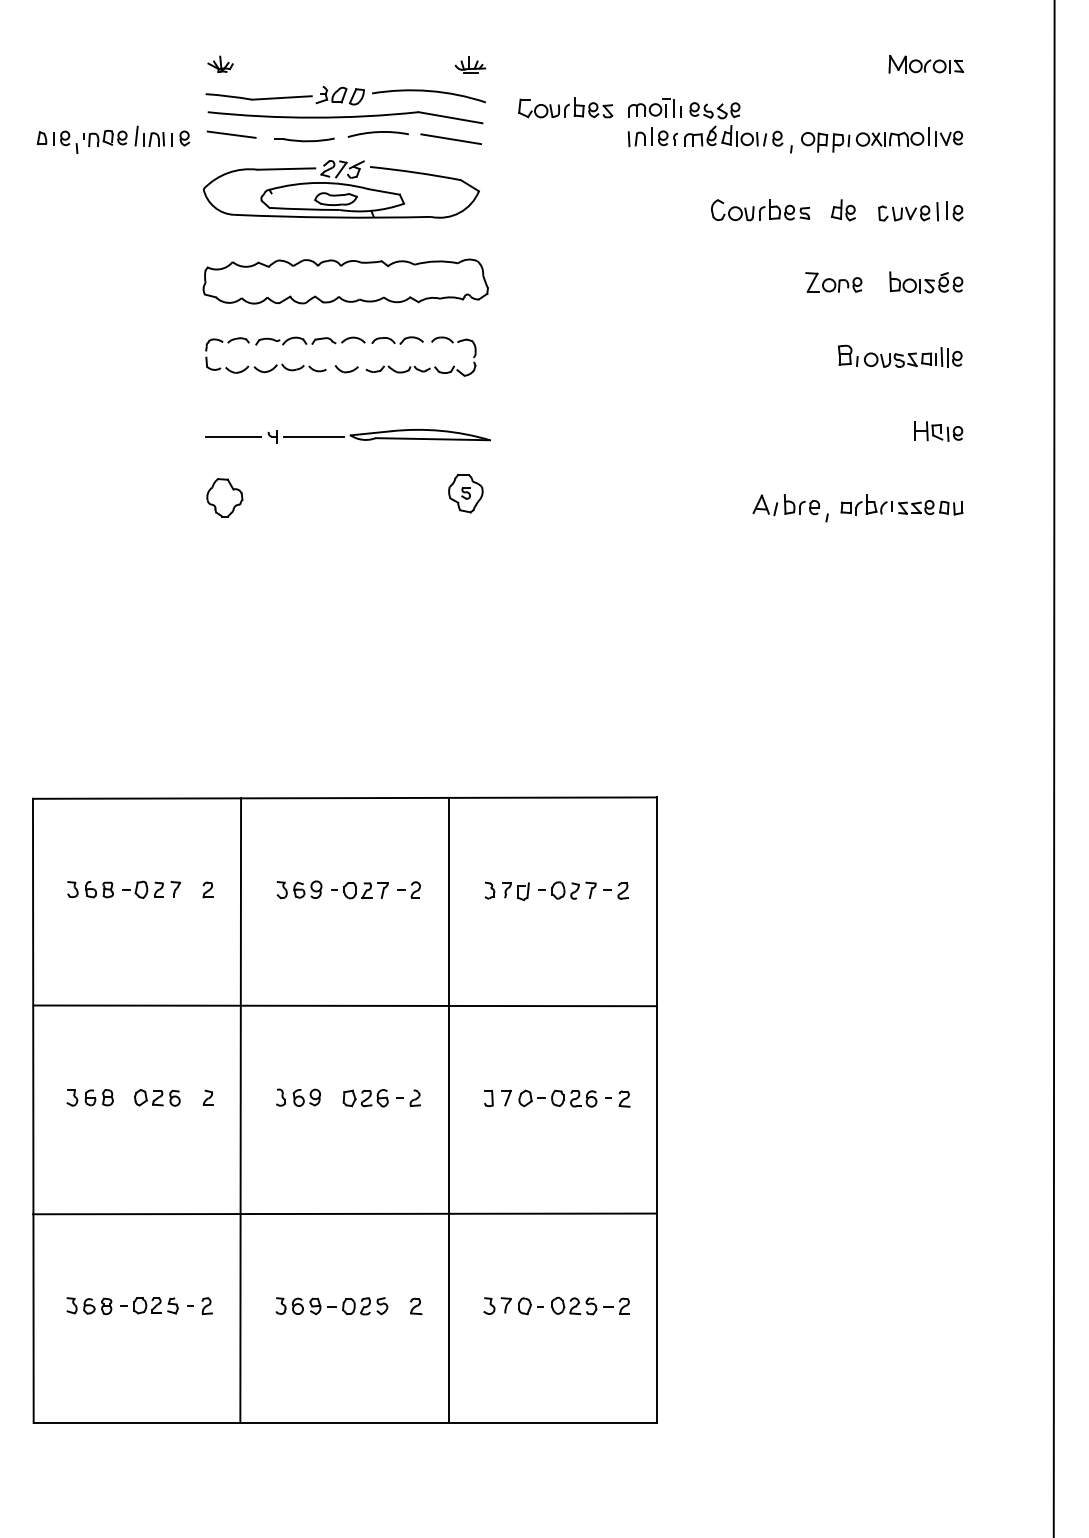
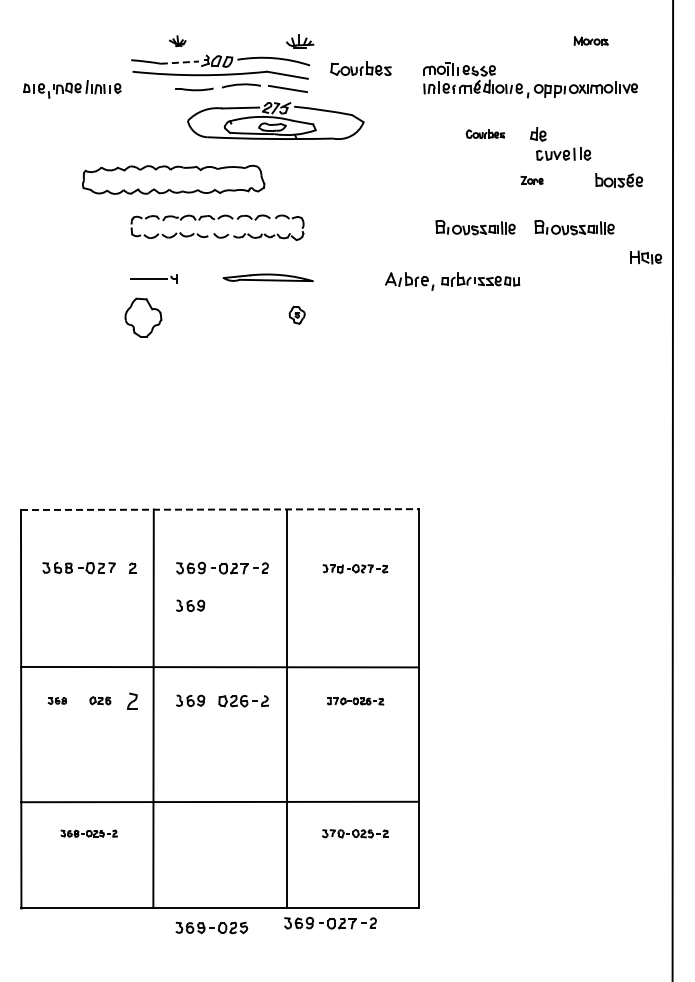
part: (925, 63) -> (590, 40), size x0.7
part: (220, 64) -> (177, 41), moved
part: (470, 64) -> (300, 41), size x1.4
line: (282, 97) -> (180, 62), solid -> dashed
part: (802, 133) -> (535, 85), moved
line: (231, 135) -> (147, 86), removed
part: (340, 188) -> (275, 120), moved
part: (760, 208) -> (485, 133), size x0.6
part: (920, 210) -> (563, 153), moved
part: (345, 281) -> (173, 179), moved
part: (832, 282) -> (531, 180), size x0.6
part: (926, 282) -> (619, 180), moved
part: (745, 356) -> (475, 227), added
part: (939, 431) -> (646, 257), moved
line: (314, 436) -> (200, 278), removed
part: (464, 494) -> (296, 315), size x0.7
part: (224, 497) -> (143, 317), size x1.6
part: (857, 508) -> (452, 281), moved
line: (345, 797) -> (220, 509), solid -> dashed
part: (557, 890) -> (355, 568), size x0.7
part: (298, 948) -> (190, 605), added
line: (343, 1004) -> (219, 666), moved
part: (90, 1097) -> (57, 700), size x0.6
part: (157, 1097) -> (100, 700), size x0.7
part: (207, 1097) -> (132, 700), size x1.6
part: (557, 1098) -> (355, 701), size x0.6
line: (343, 1213) -> (219, 801), moved
part: (140, 1305) -> (89, 833), size x0.6
part: (331, 1305) -> (211, 927), moved
part: (416, 1305) -> (265, 833), removed
part: (557, 1305) -> (355, 833), size x0.7
part: (517, 1444) -> (330, 922), added

